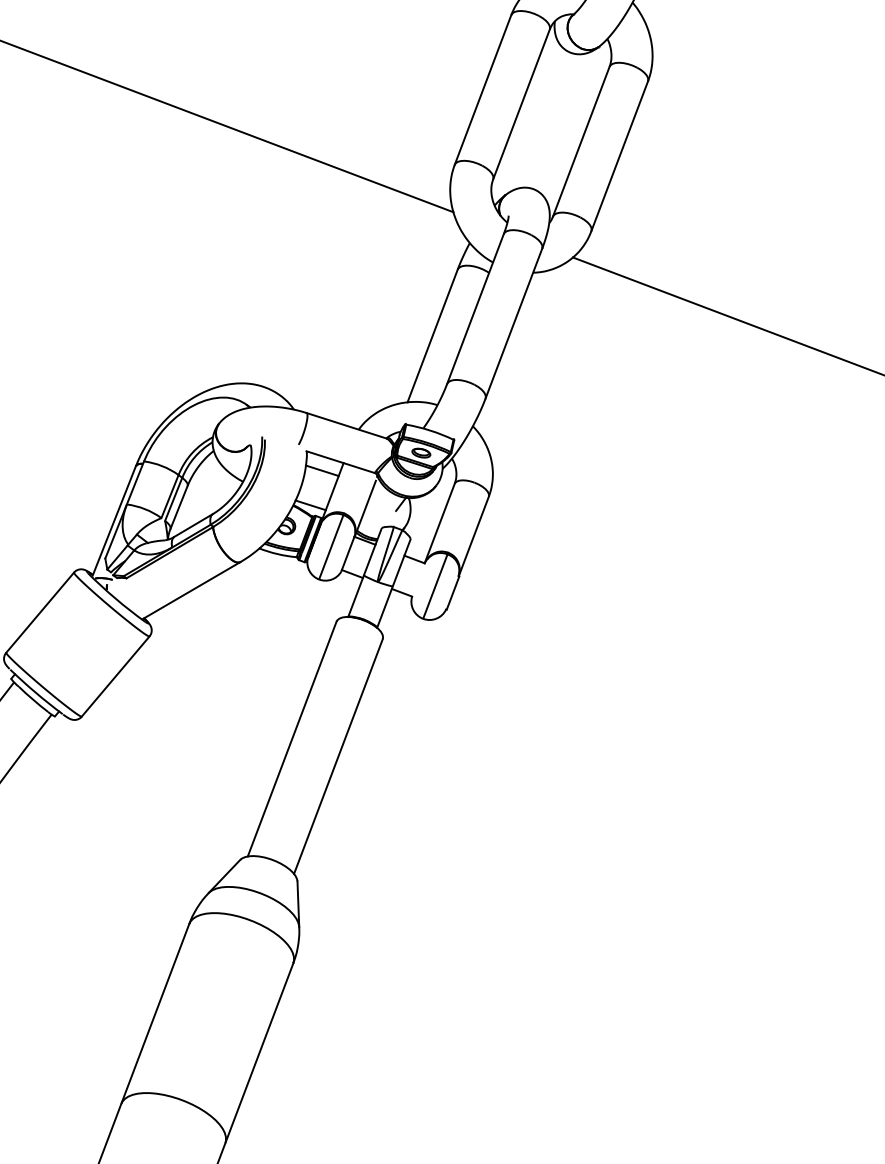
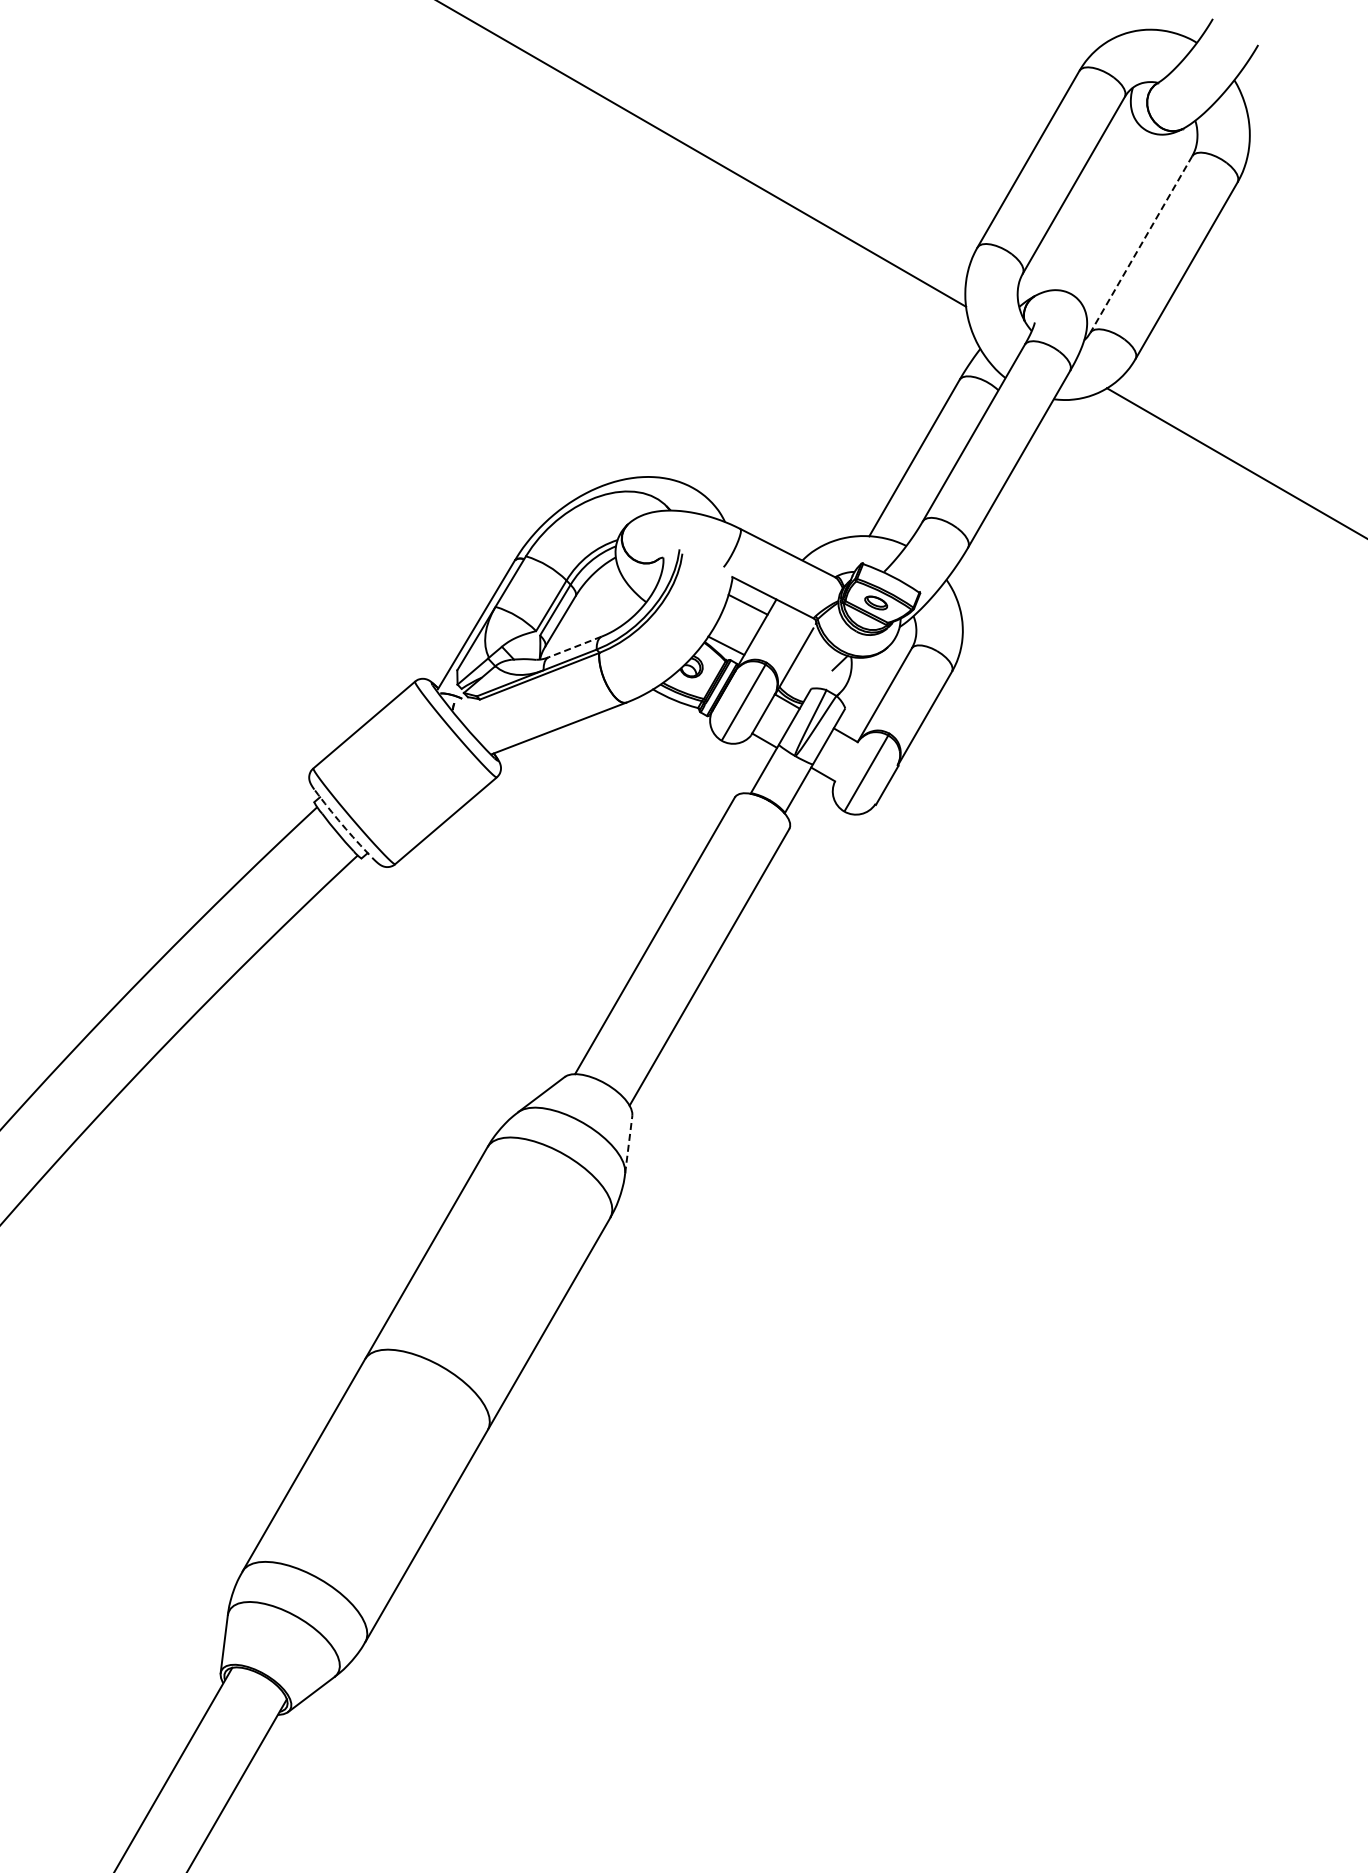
line: (581, 141) -> (1141, 244), solid -> dashed
line: (193, 525) -> (574, 647), solid -> dashed
arc: (35, 692) -> (342, 824), solid -> dashed
line: (298, 904) -> (628, 1144), solid -> dashed

